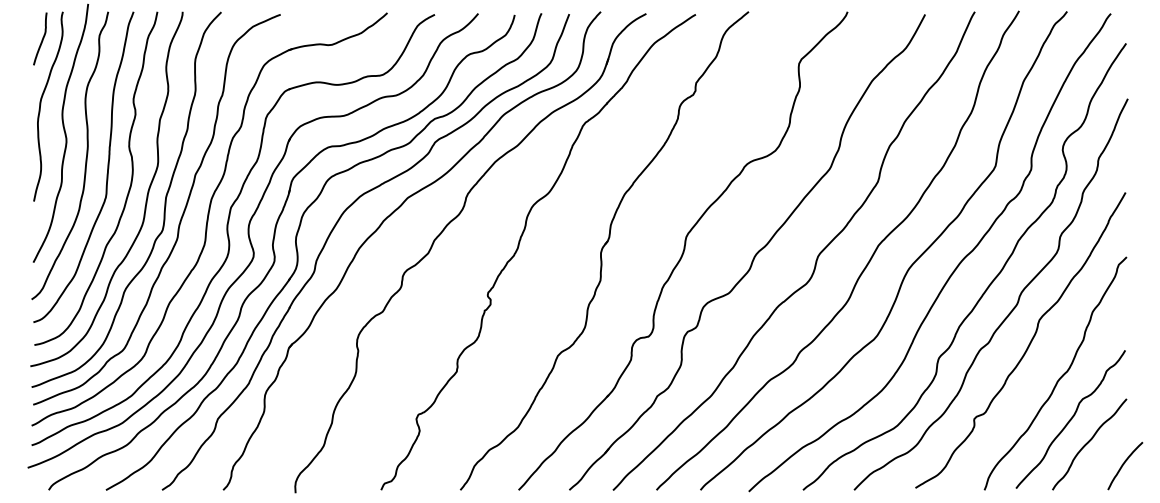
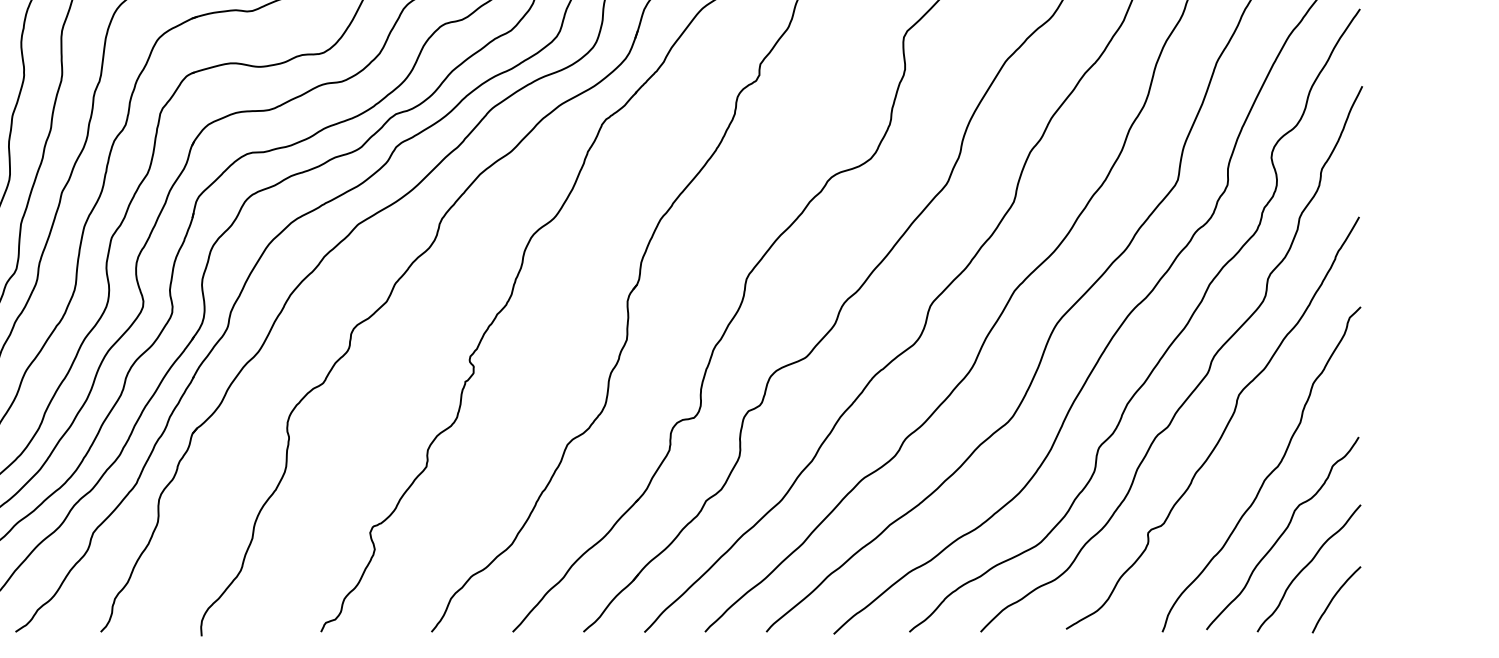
curve: (1124, 464) -> (1335, 597), moved

